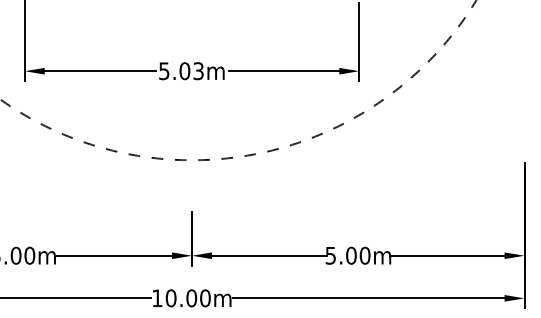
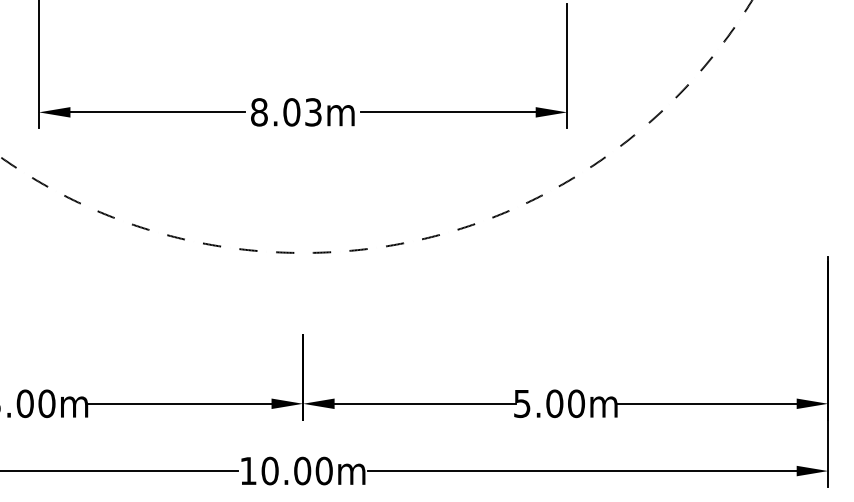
text: (164, 71) -> (259, 112), 5.03m -> 8.03m

